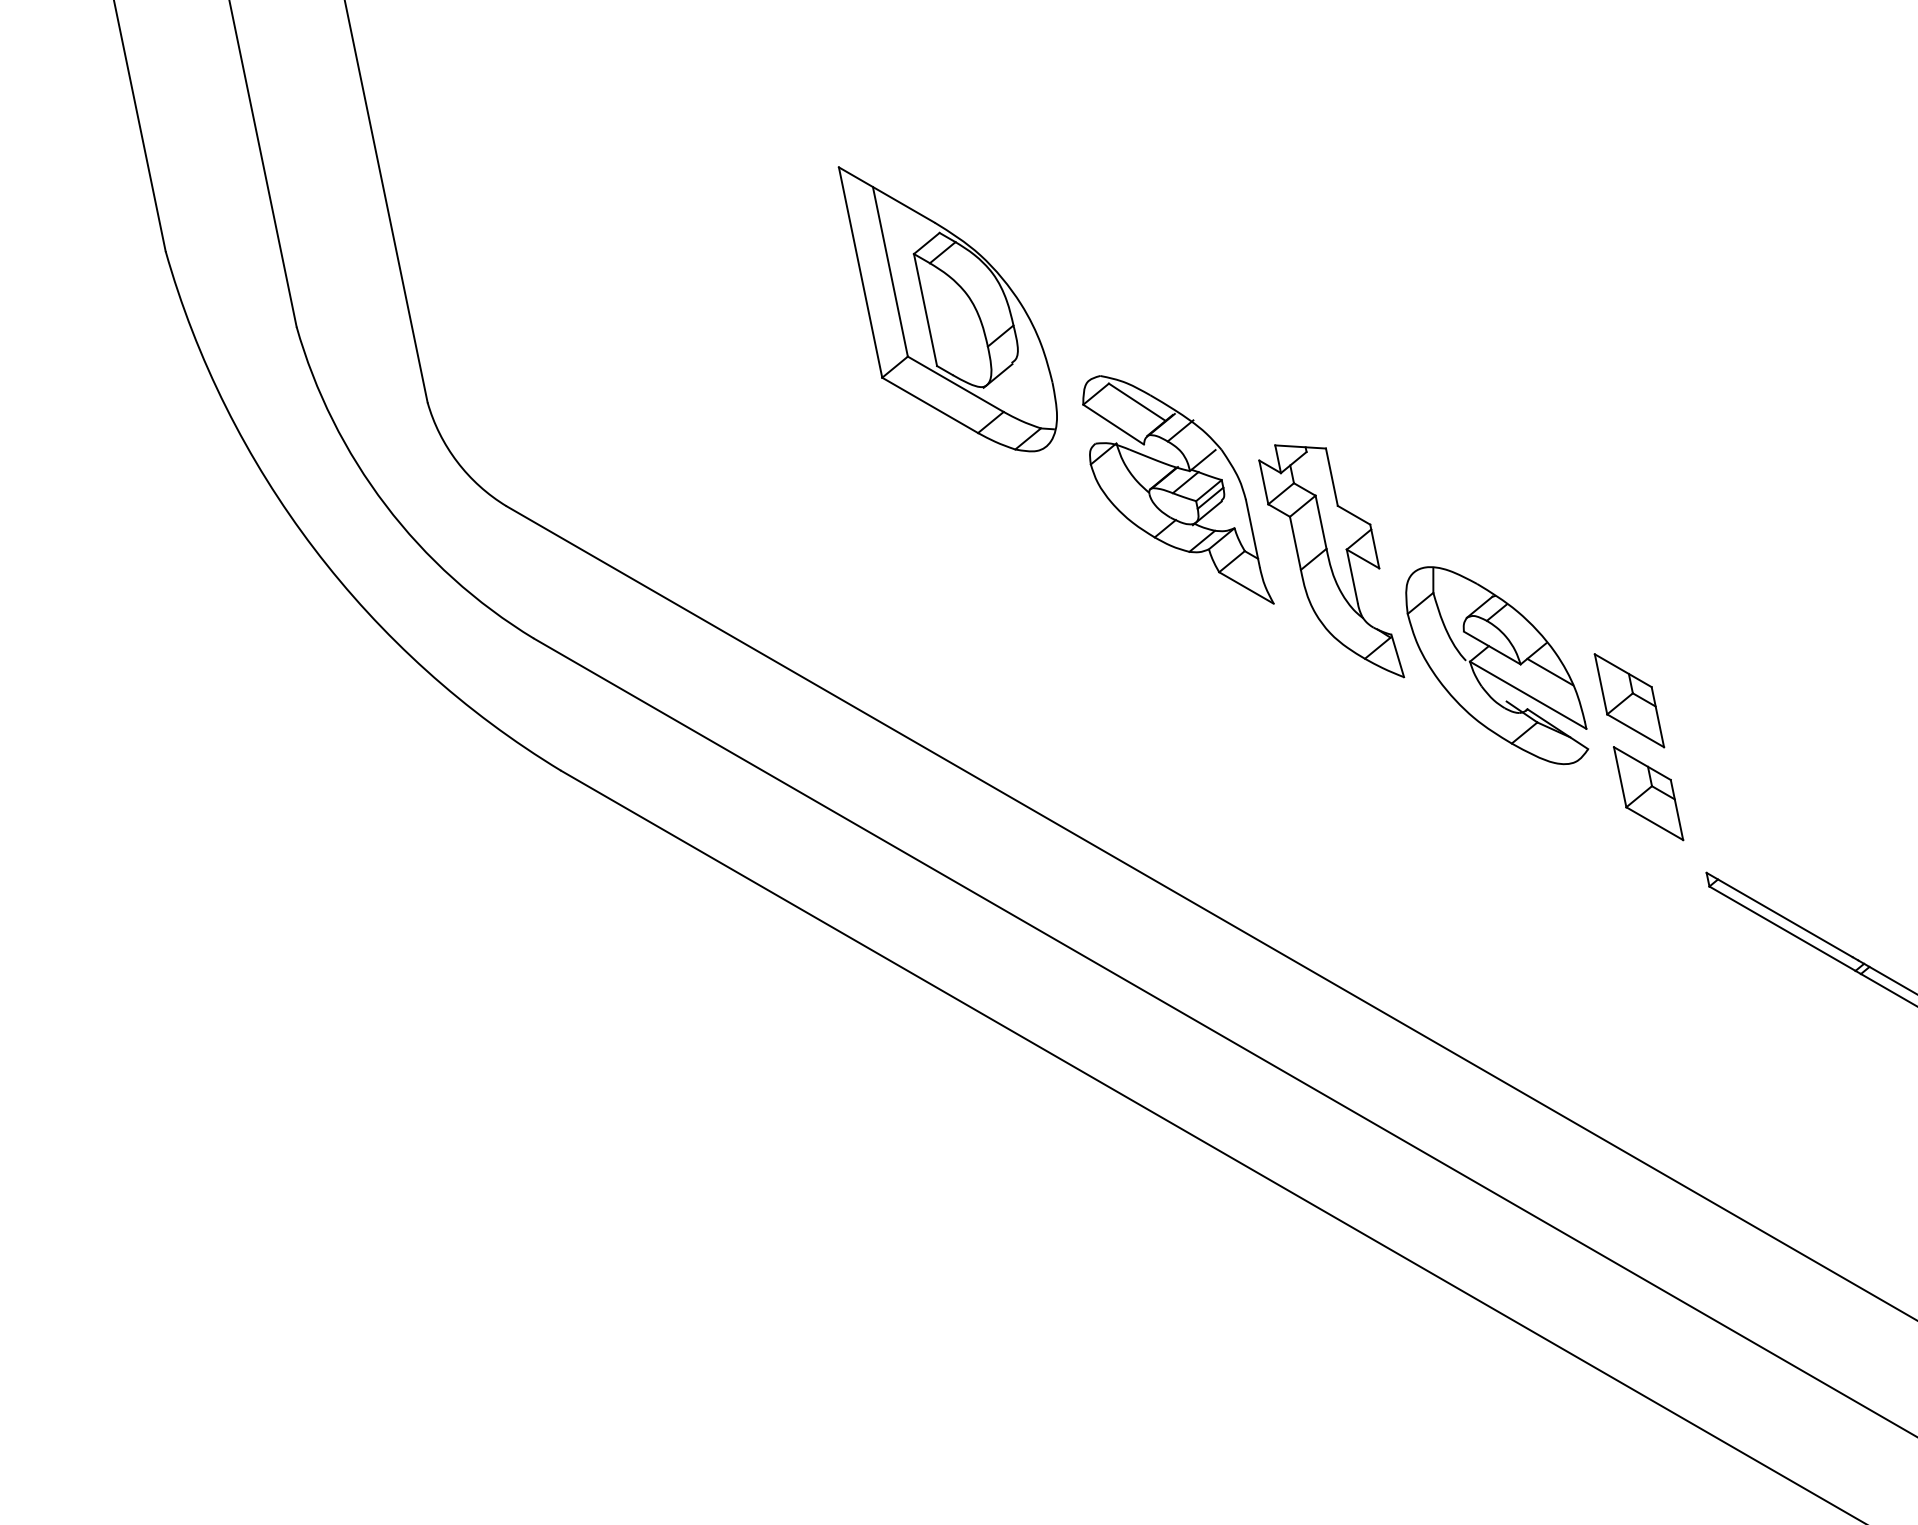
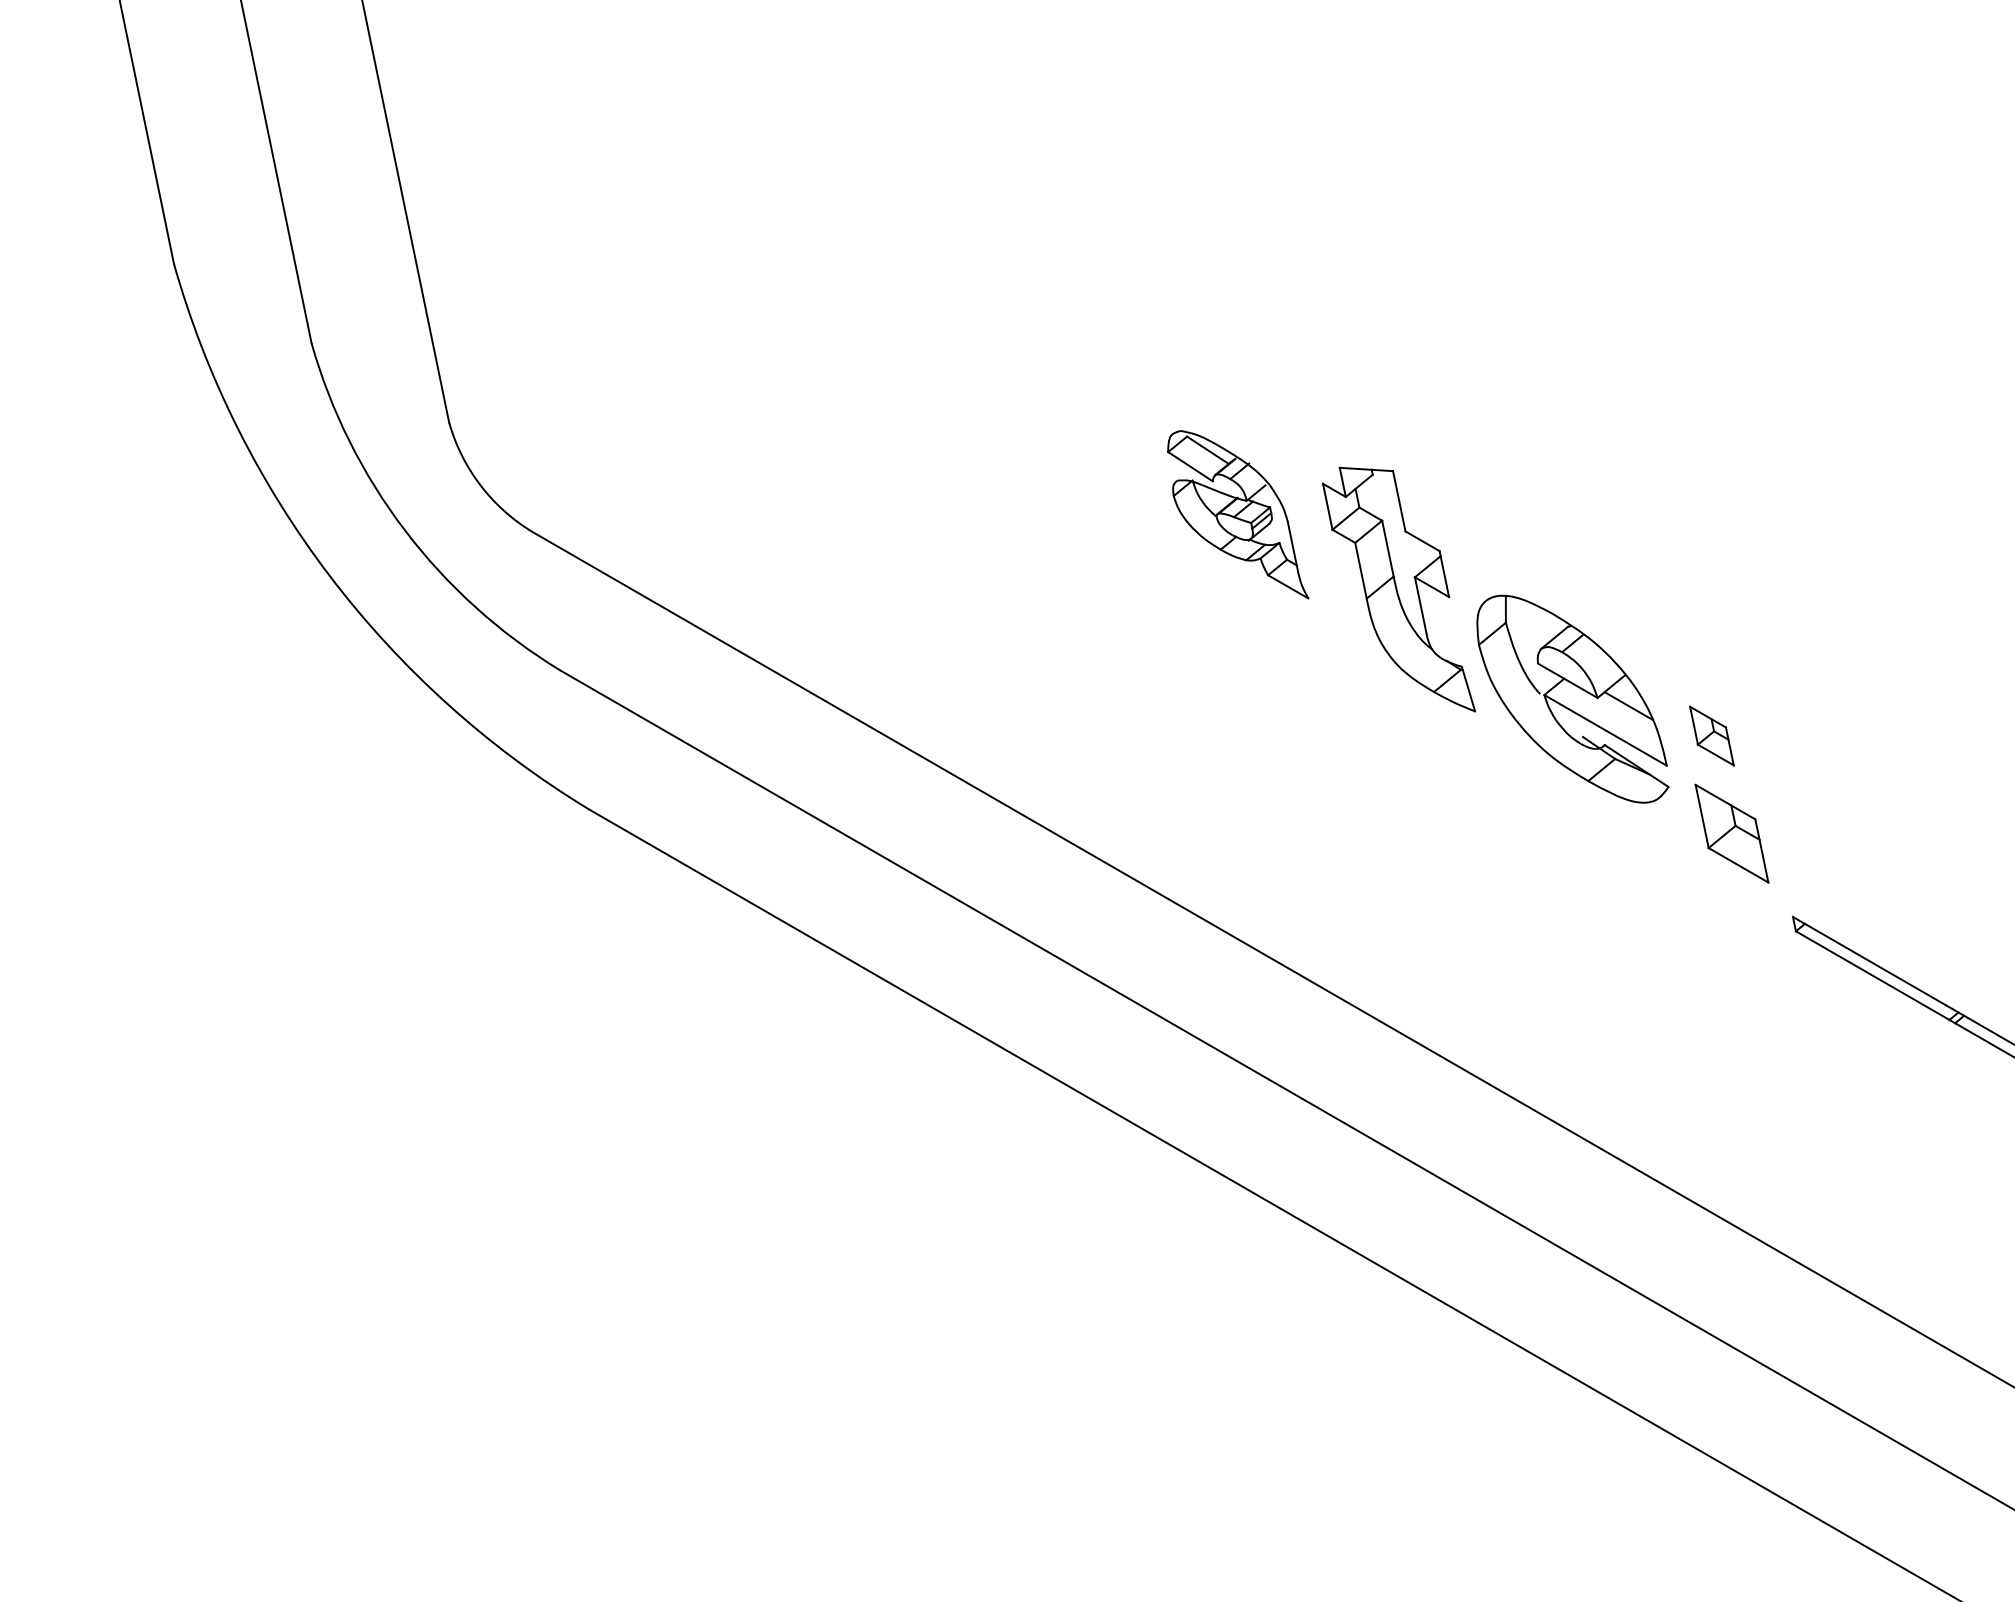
part: (947, 308) -> (995, 324), removed
part: (1178, 489) -> (1238, 514), size x0.7
part: (1629, 700) -> (1711, 735), size x0.6

